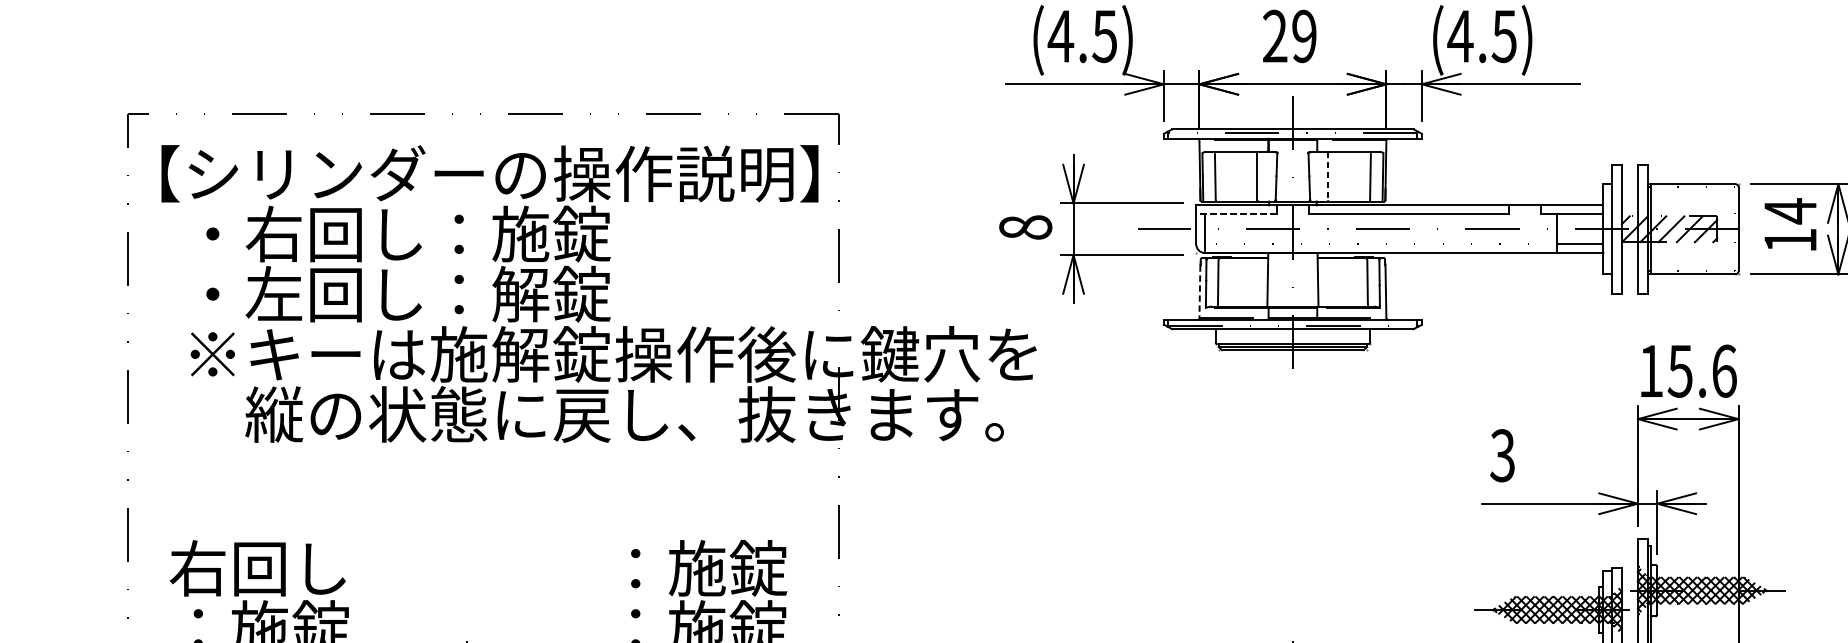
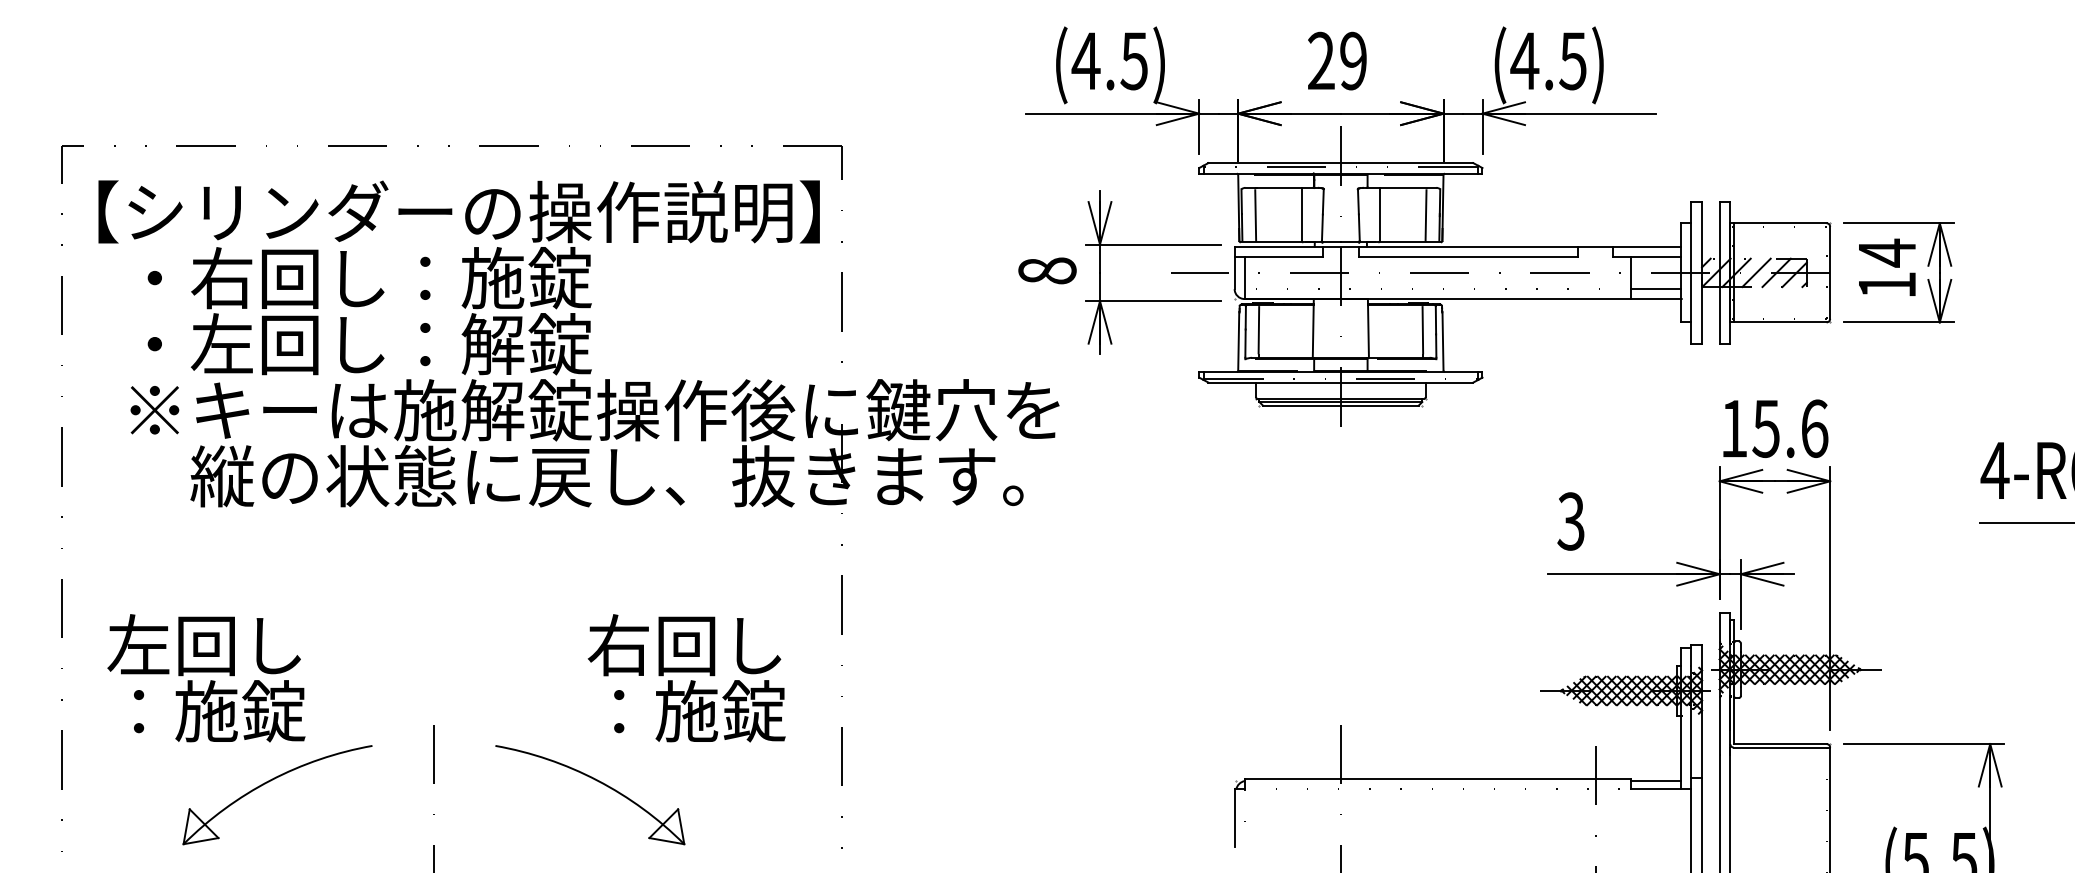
line: (1328, 176) -> (1379, 214), dashed -> solid
line: (1236, 214) -> (1278, 256), dashed -> solid
line: (1199, 292) -> (1238, 342), dashed -> solid
text: (197, 568) -> (138, 645), 右回し -> 左回し
text: (696, 568) -> (686, 645), ：施錠 -> 右回し

